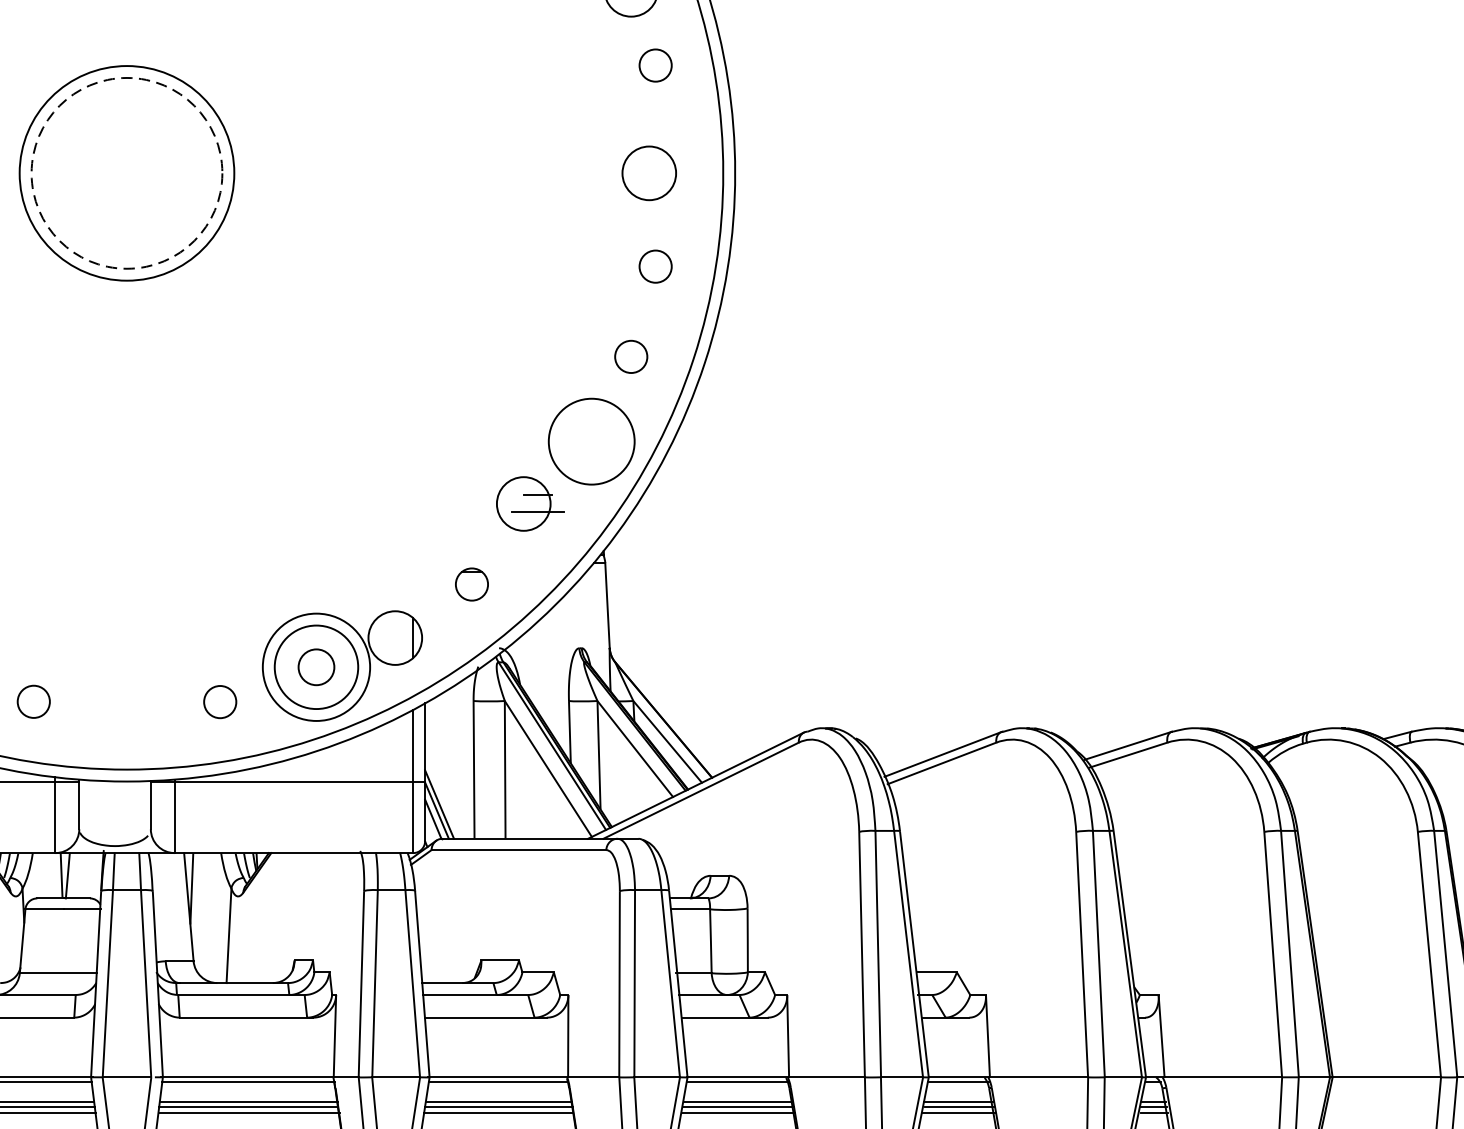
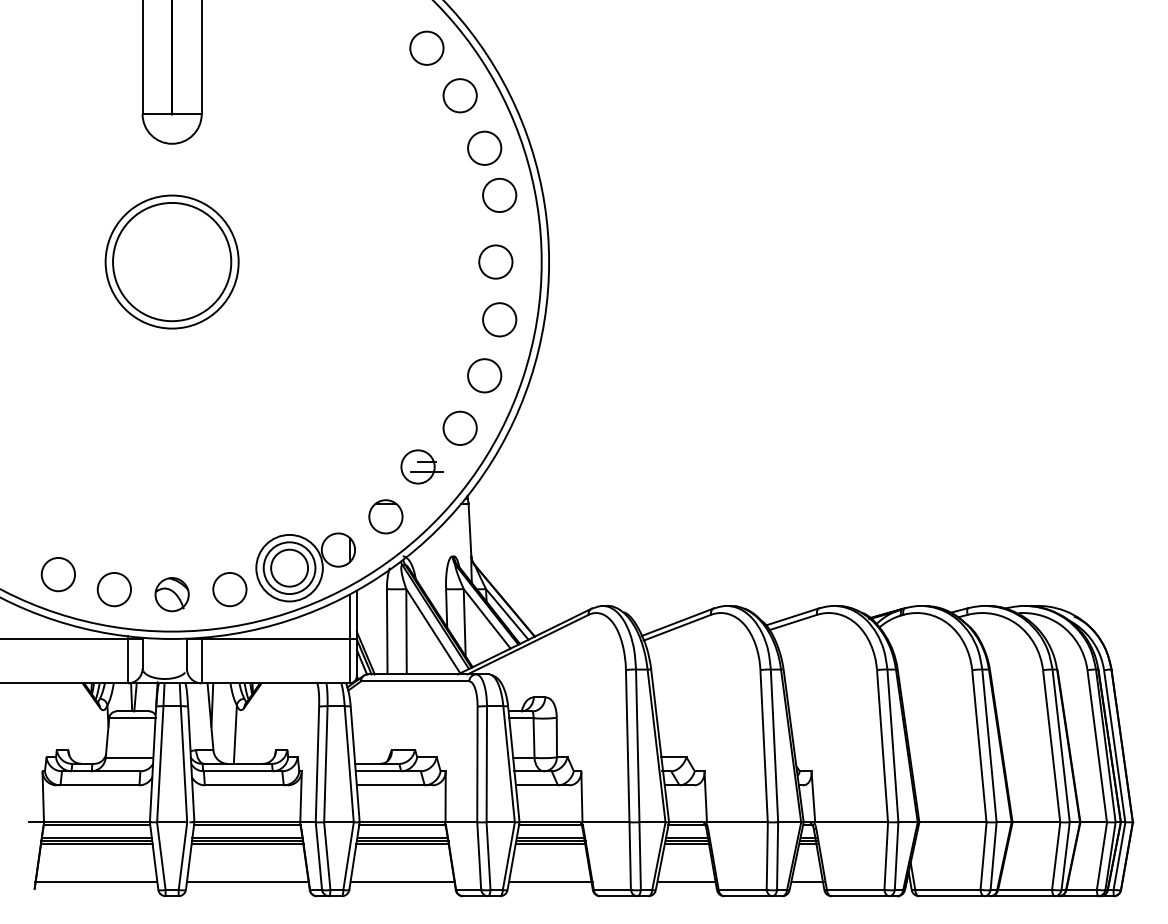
circle: (655, 64) -> (499, 194), size x1.67
circle: (127, 172) -> (172, 261), dashed -> solid
circle: (655, 266) -> (499, 319), size x1.67
circle: (630, 356) -> (484, 375), size x1.67
circle: (590, 440) -> (459, 427), size x0.62
part: (471, 583) -> (385, 516), size x1.67
circle: (316, 666) -> (289, 567), size x1.67
circle: (33, 701) -> (114, 589), size x1.67
circle: (219, 701) -> (229, 589), size x1.67
part: (125, 709) -> (171, 594), added

